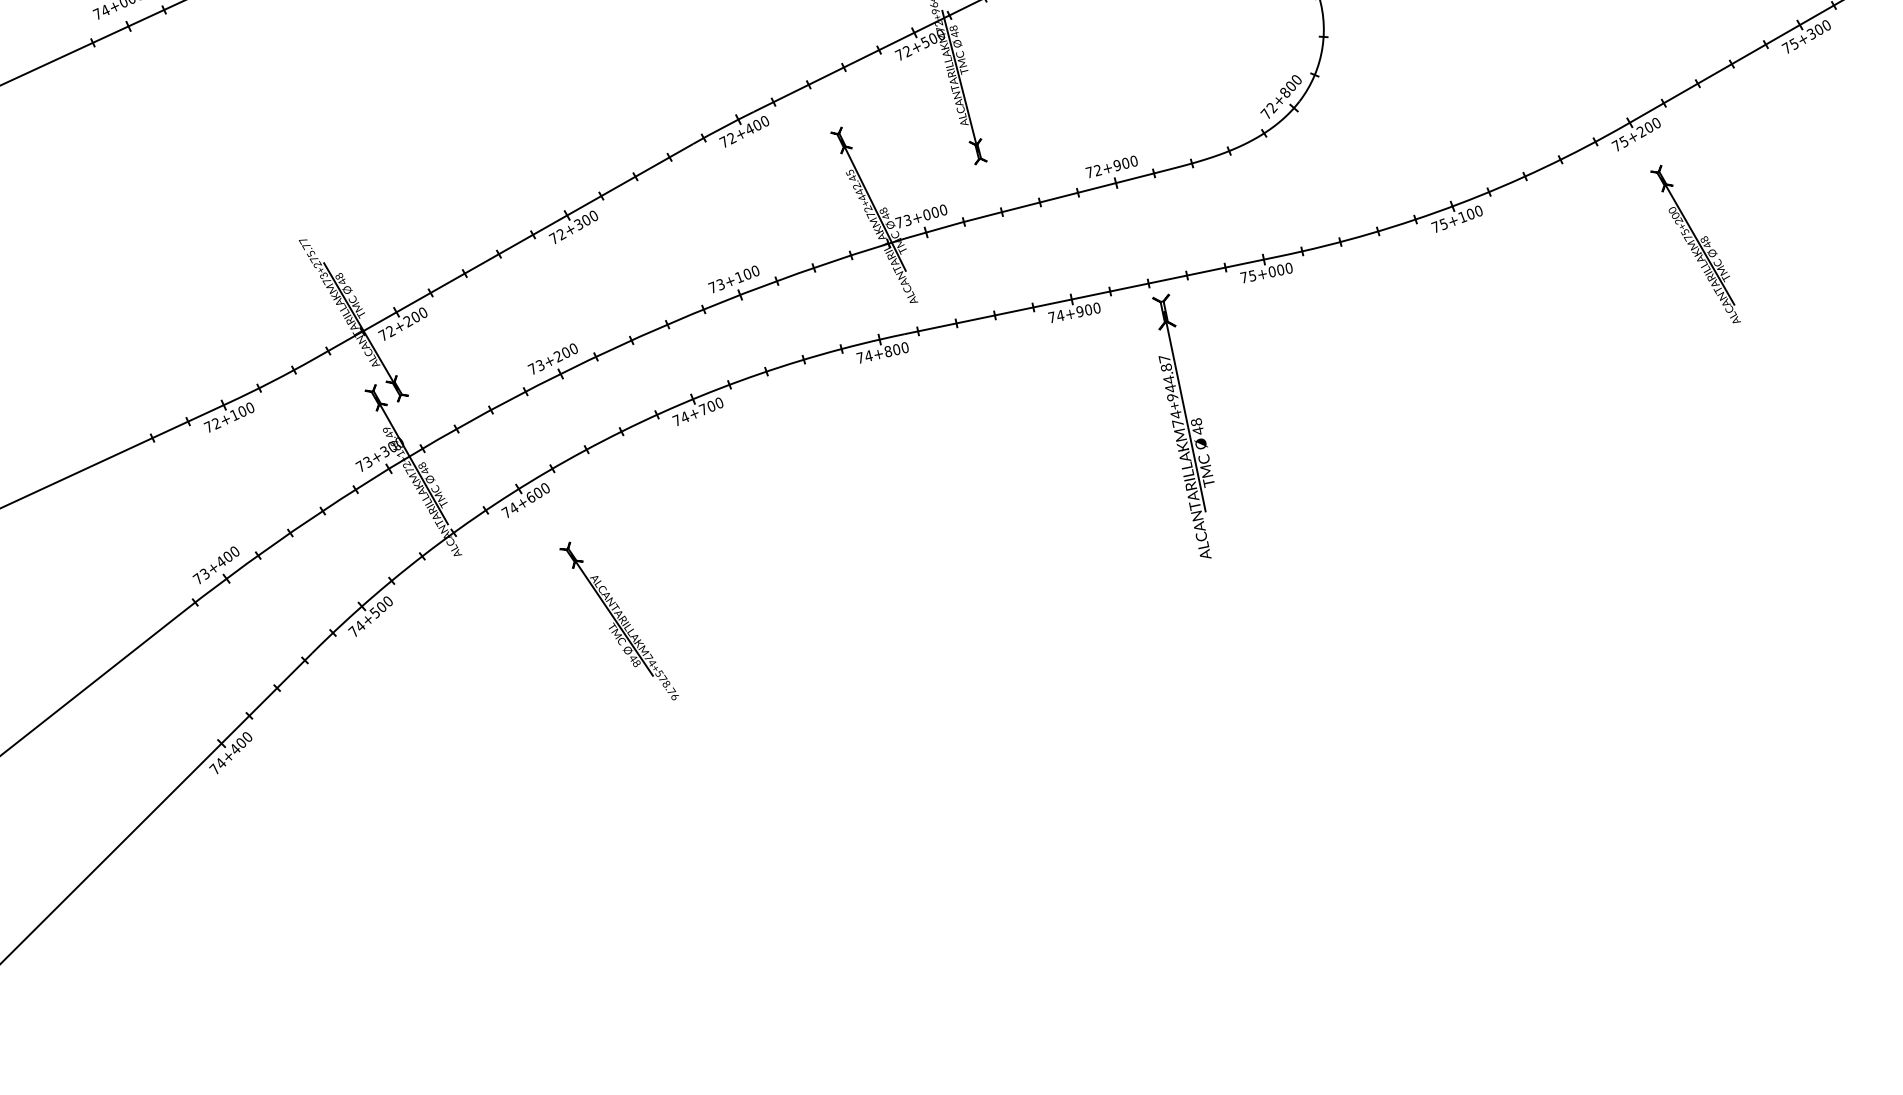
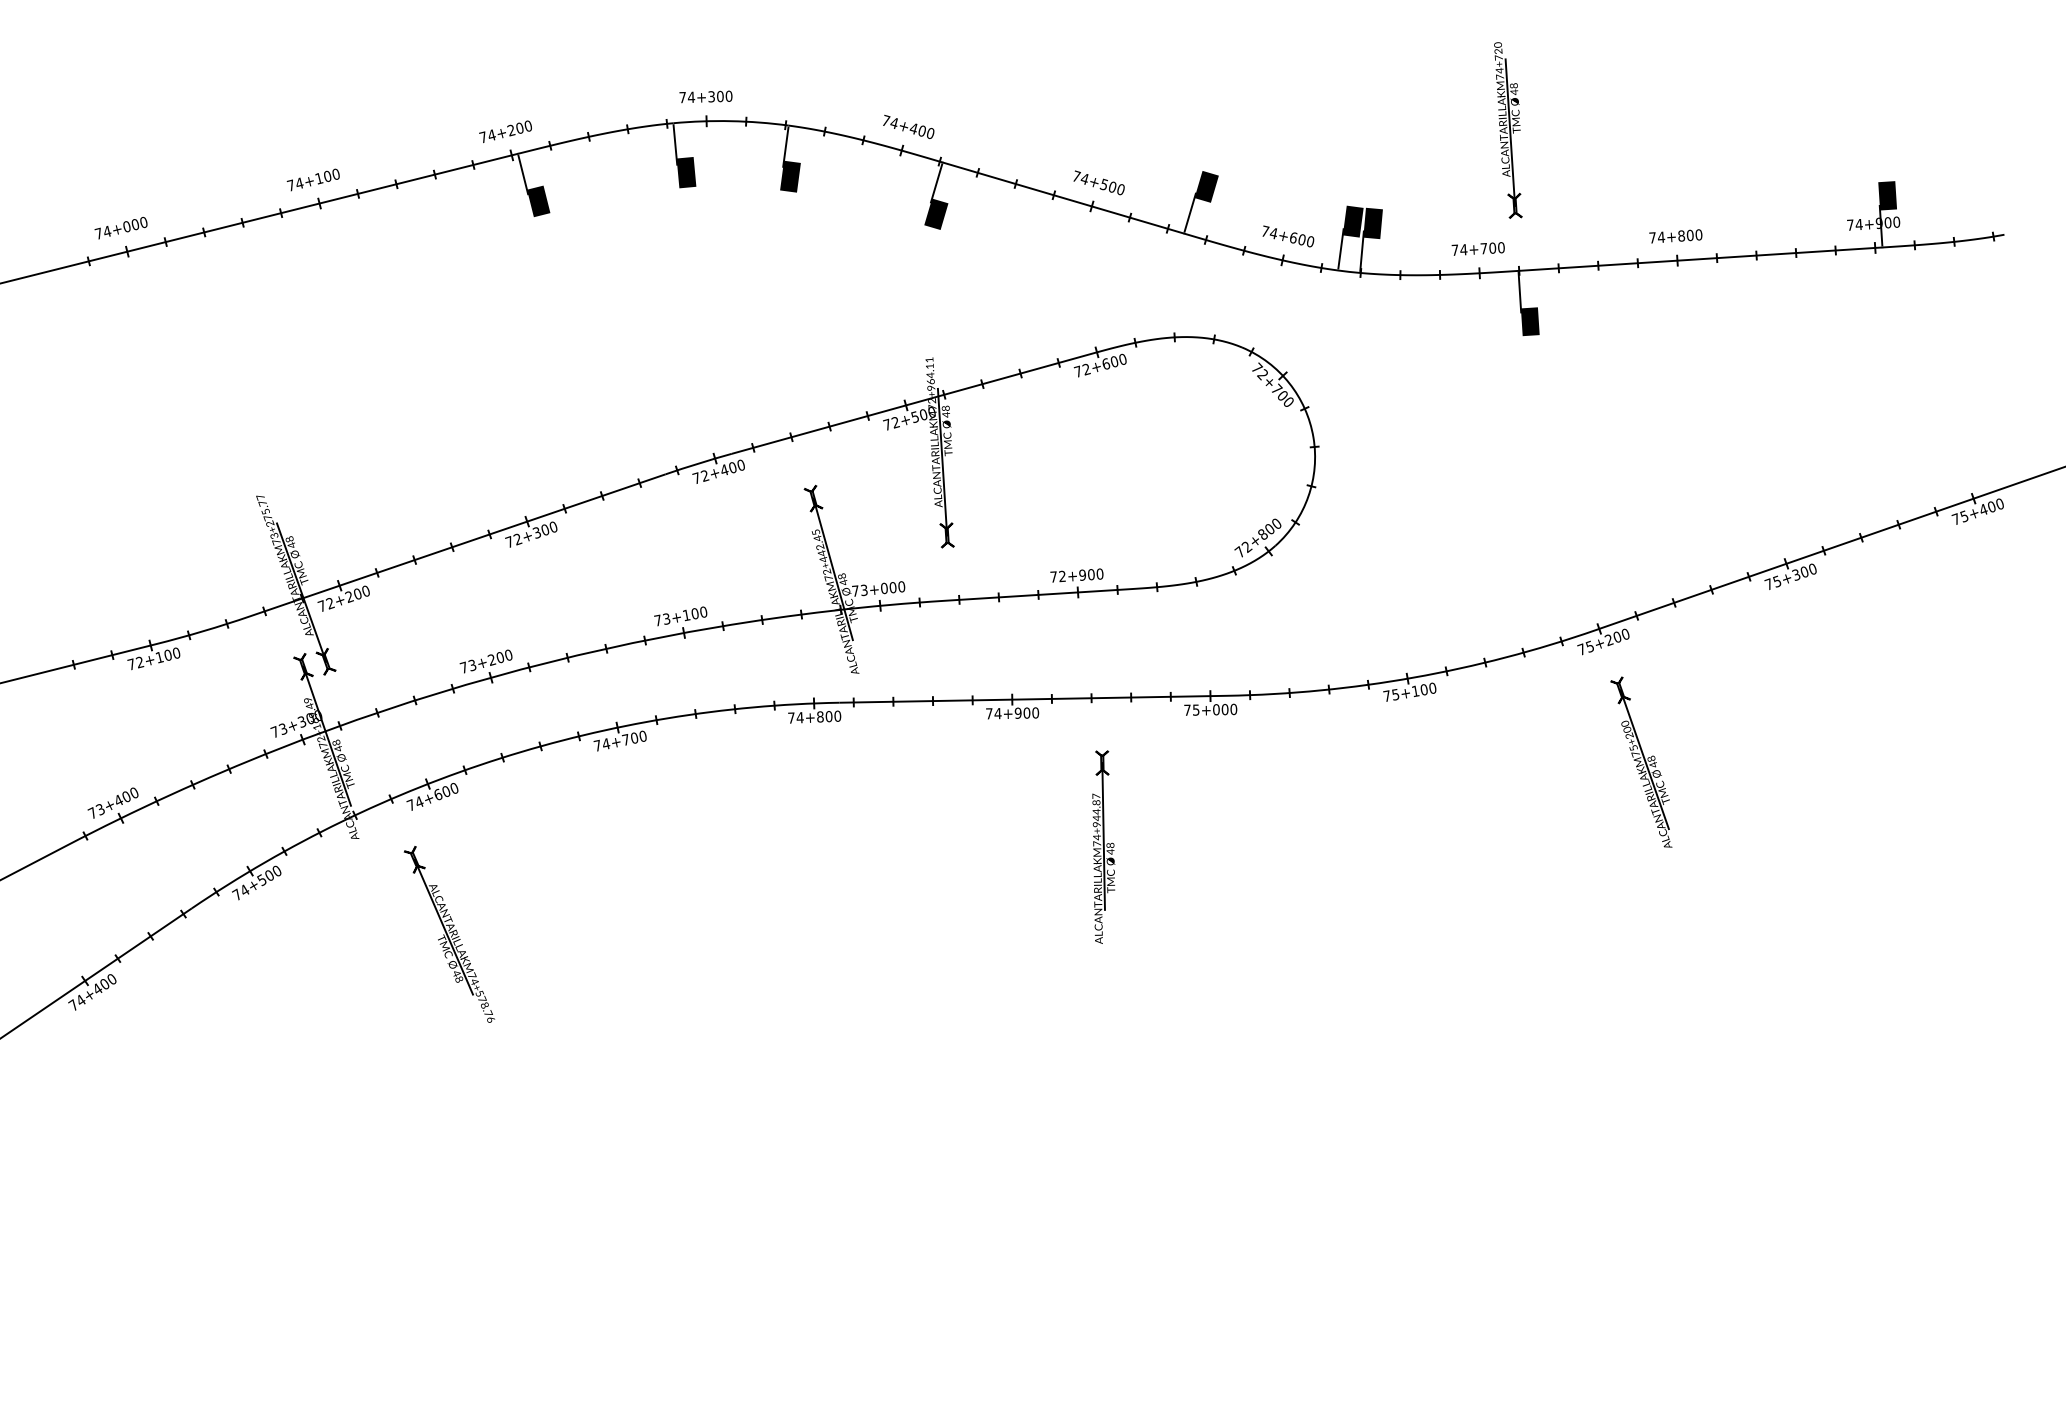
part: (1187, 425) -> (1103, 846), size x0.71
part: (619, 621) -> (449, 934), moved

